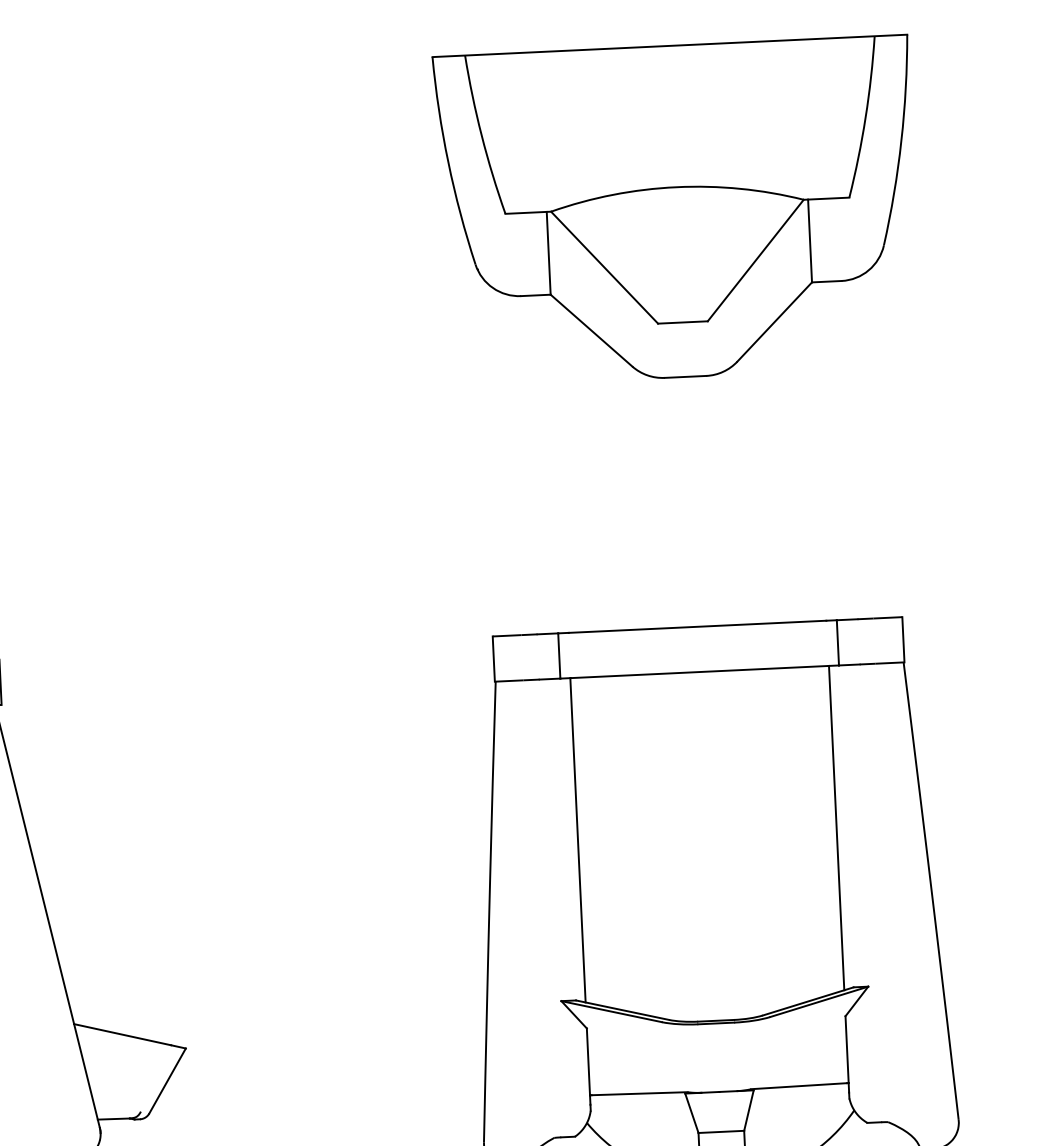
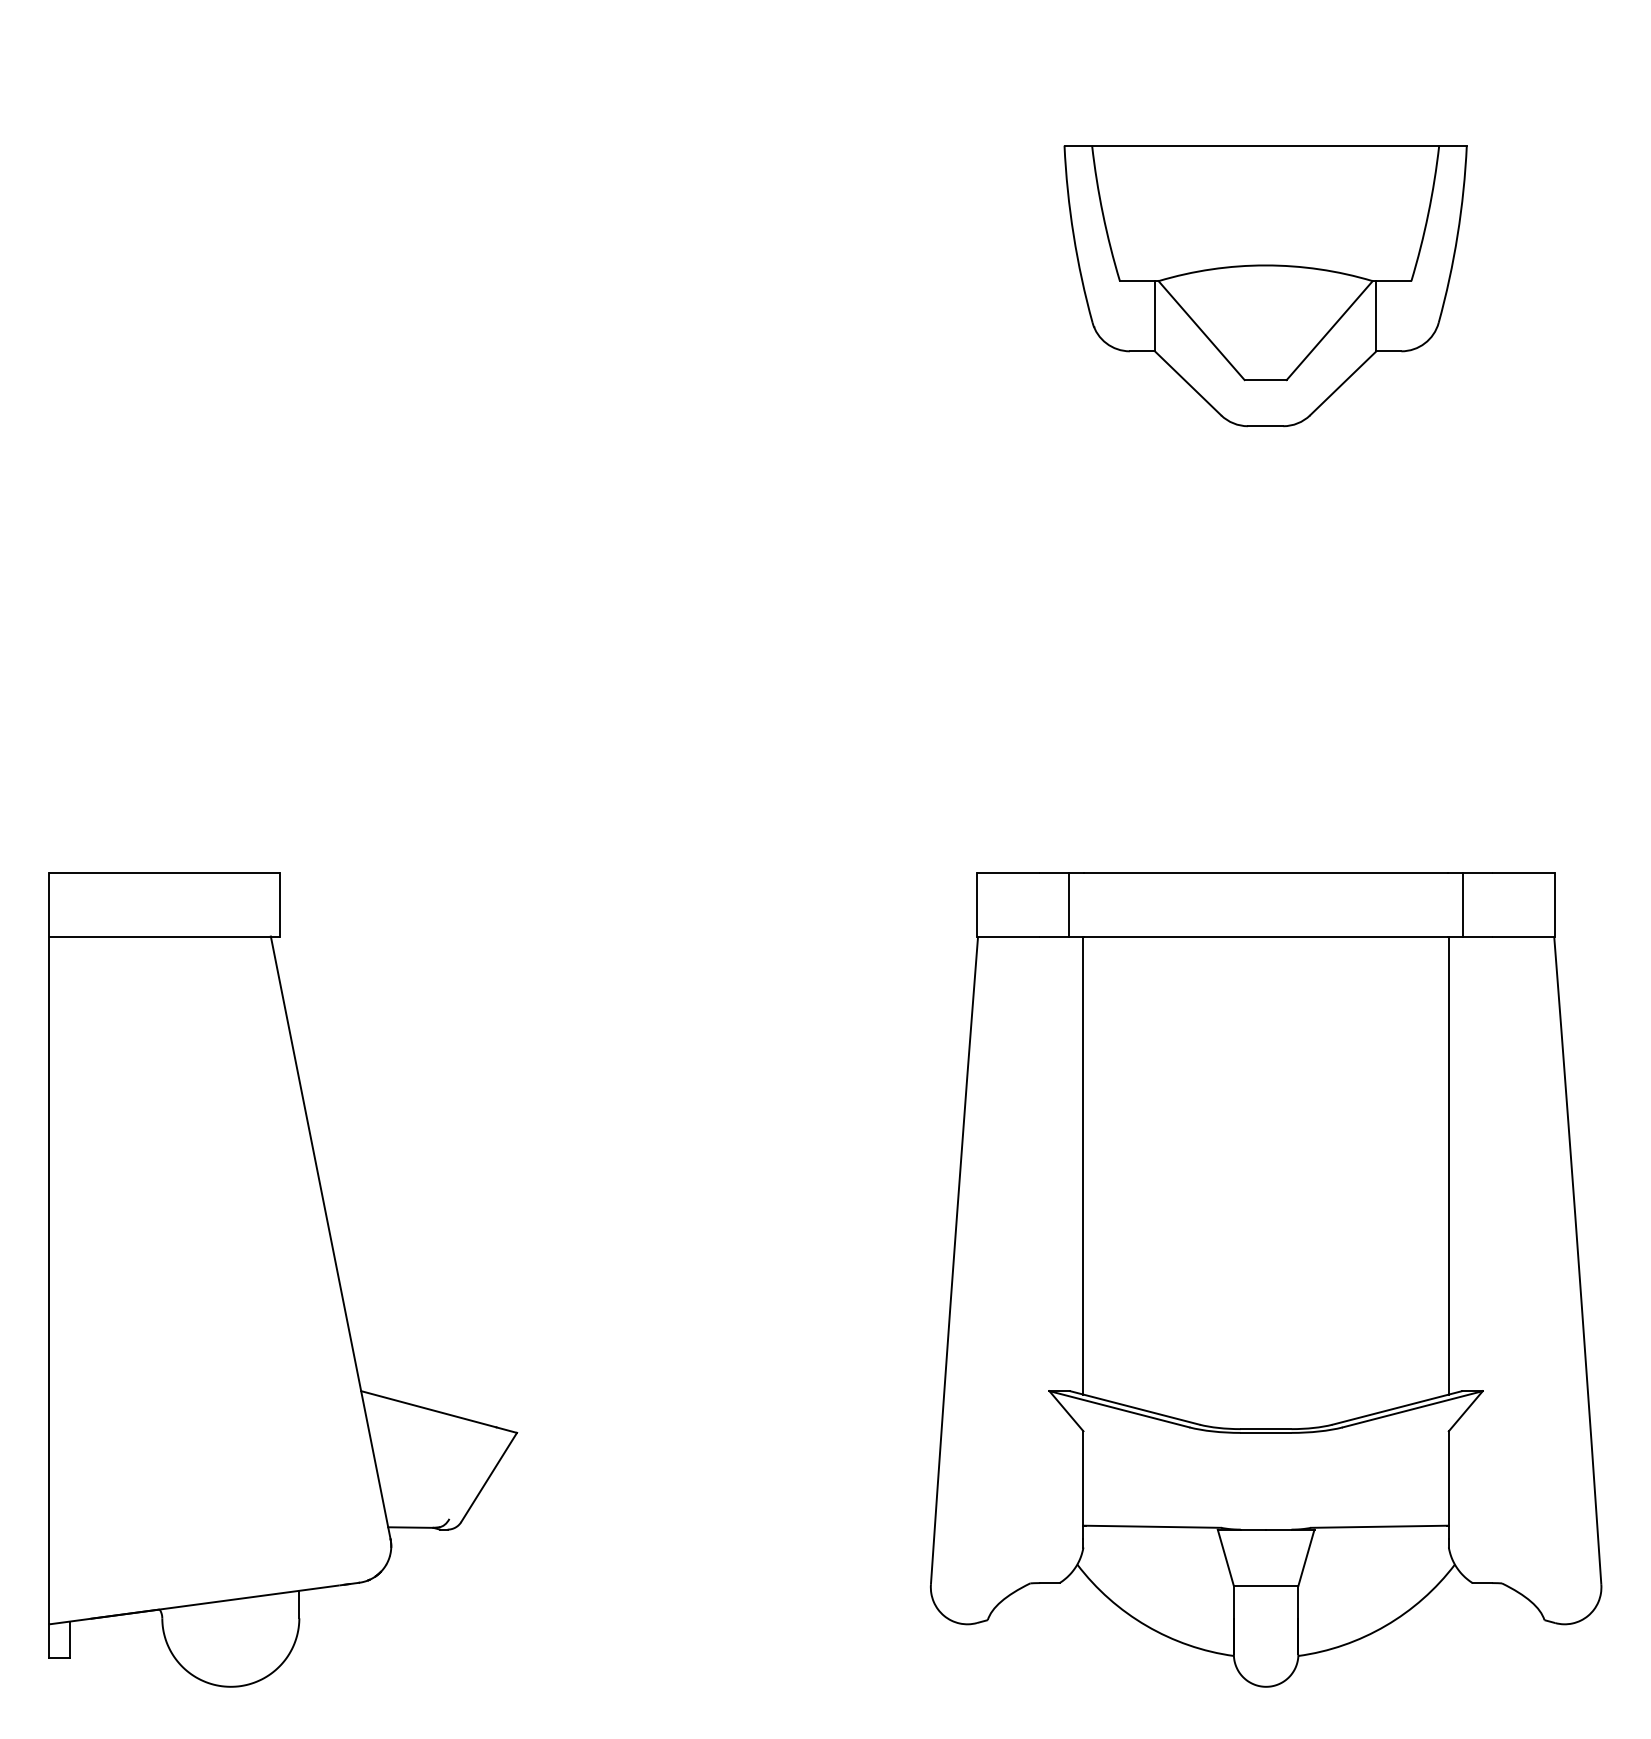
part: (677, 211) -> (1265, 285), size x0.6

